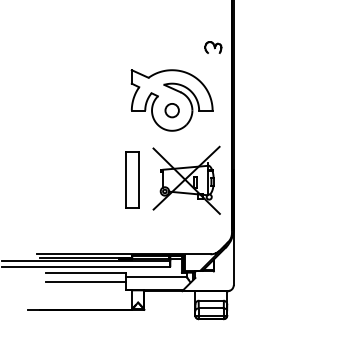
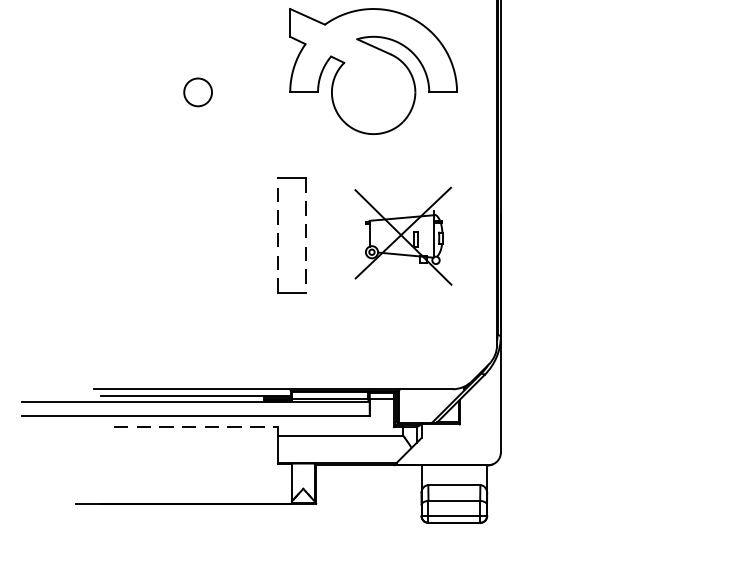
circle: (171, 110) -> (196, 92), moved
part: (186, 179) -> (403, 234), size x0.7
line: (125, 180) -> (277, 236), solid -> dashed
line: (139, 180) -> (306, 236), solid -> dashed
line: (86, 272) -> (196, 426), solid -> dashed
line: (85, 282) -> (194, 447), removed

